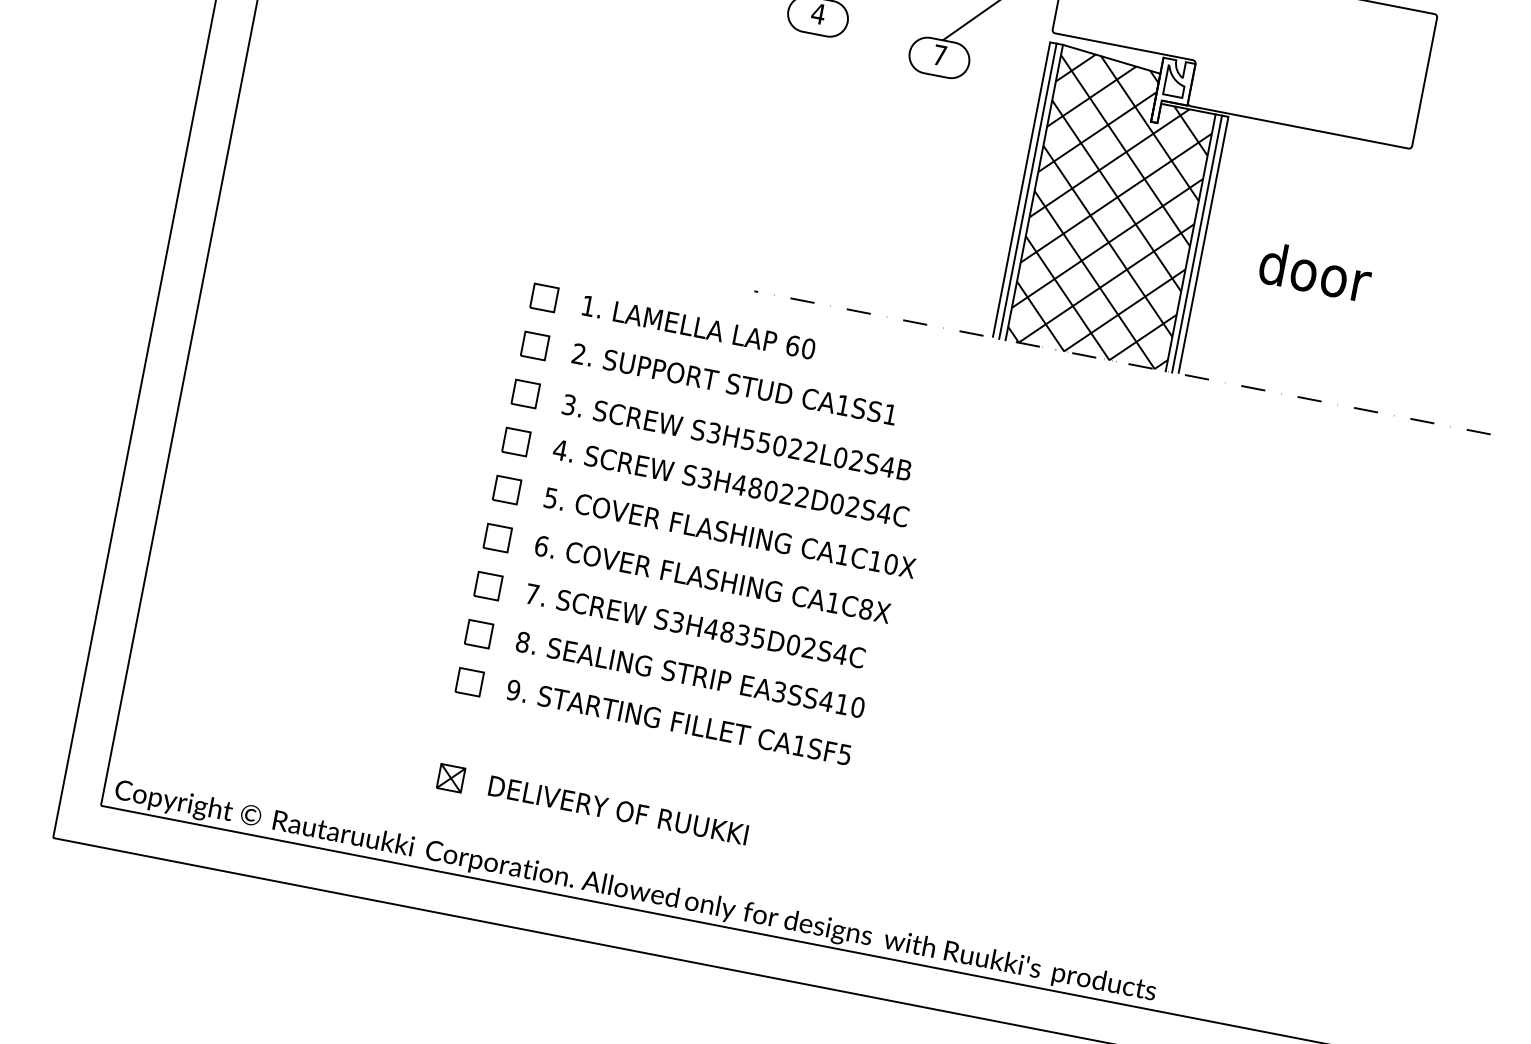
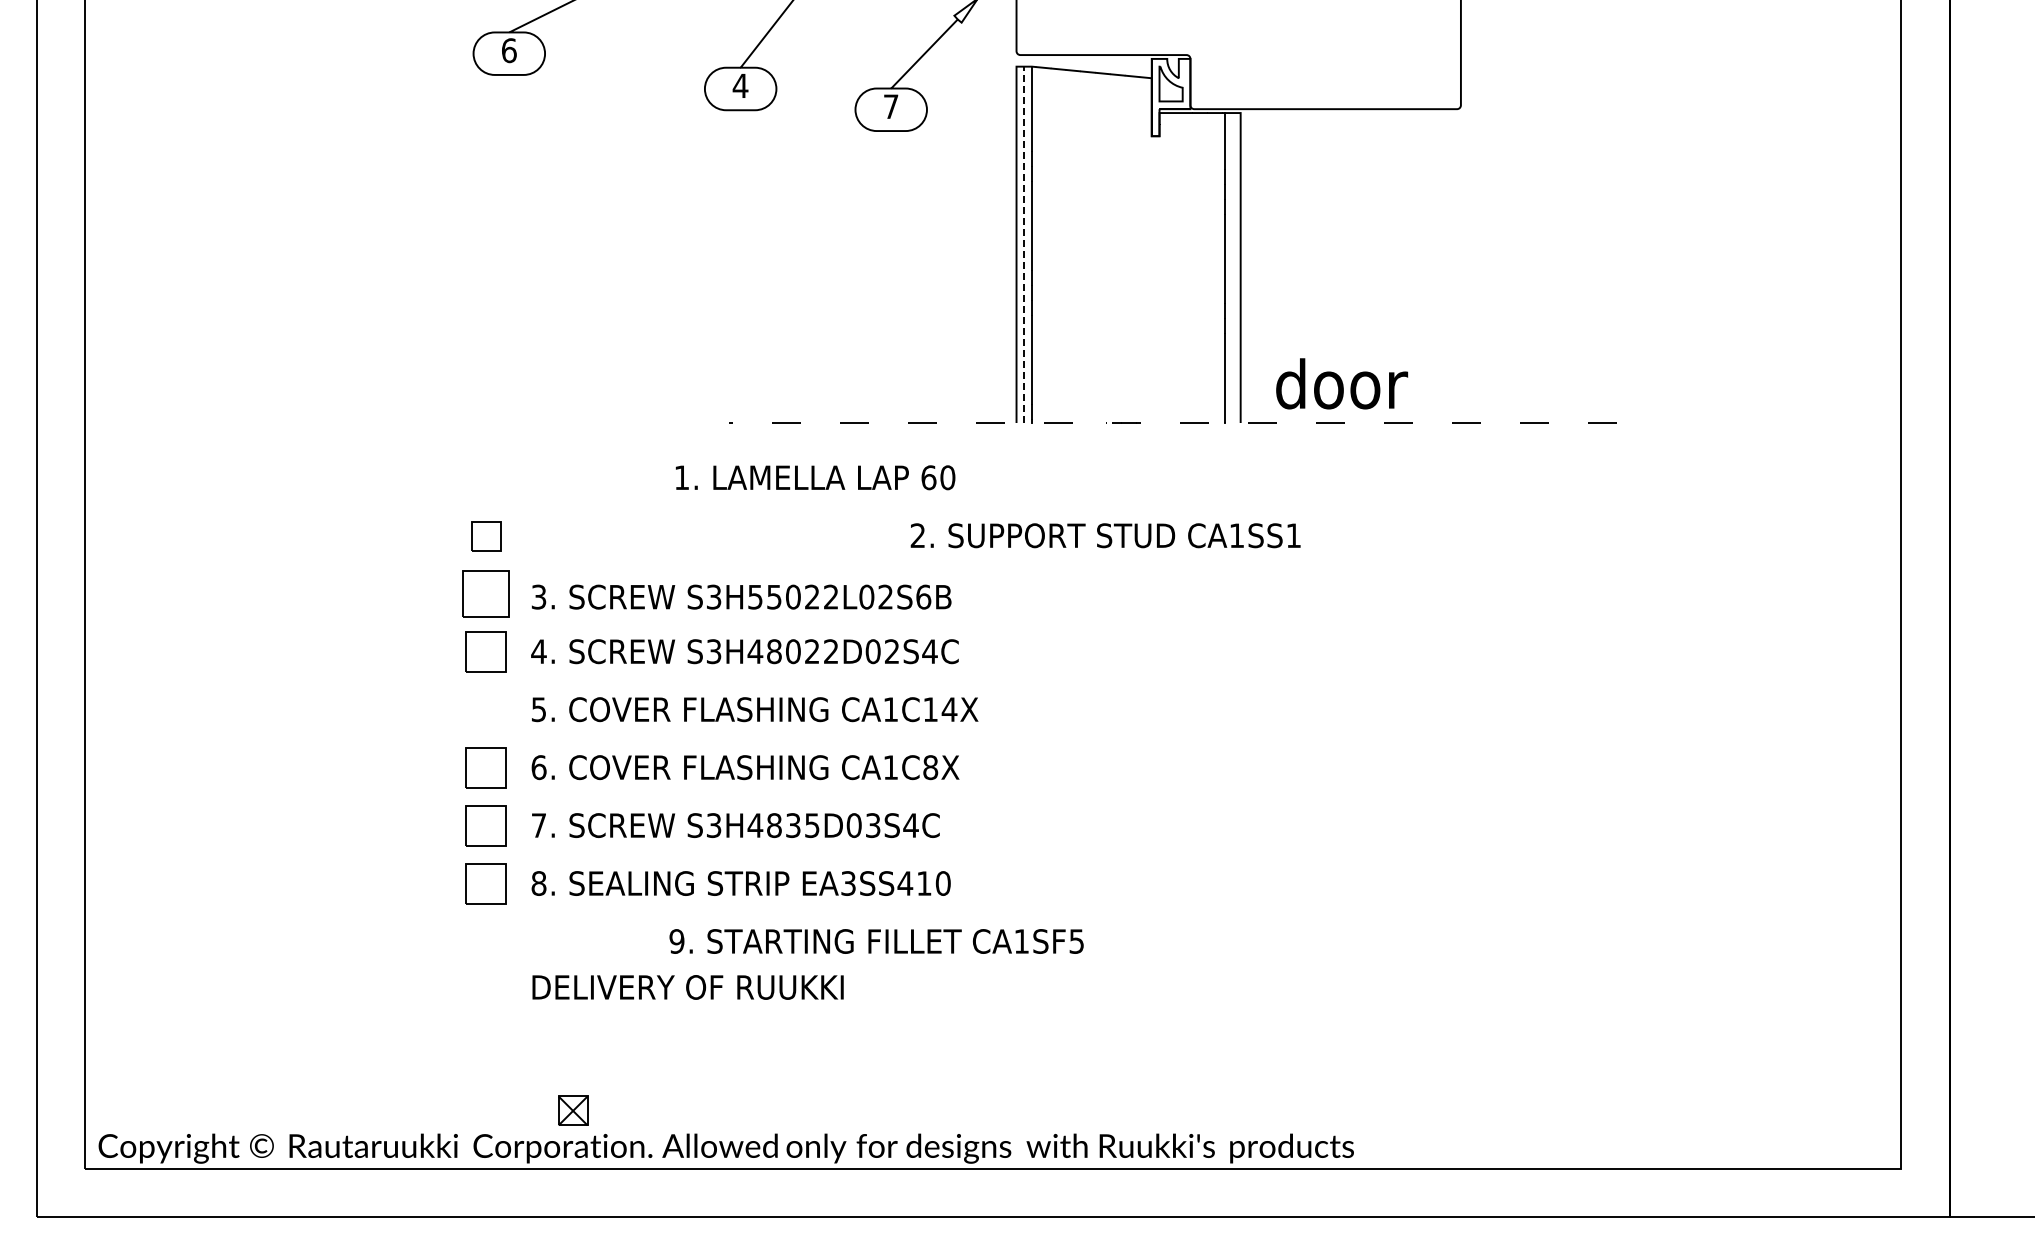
line: (1028, 191) -> (1024, 244), solid -> dashed
hatch: (1114, 209) -> (1128, 246), removed
line: (1196, 244) -> (1232, 268), removed
text: (1315, 271) -> (1342, 383), moved
part: (544, 298) -> (486, 478), removed
text: (698, 327) -> (815, 477), moved
text: (734, 384) -> (1105, 535), moved
part: (526, 394) -> (486, 594), size x1.6
part: (516, 442) -> (486, 652), size x1.4
text: (887, 466) -> (923, 596), S3H55022L02S4B -> S3H55022L02S6B
part: (507, 490) -> (486, 710), removed
part: (497, 538) -> (486, 768), size x1.4
text: (891, 564) -> (949, 709), CA1C10X -> CA1C14X
part: (488, 586) -> (486, 826), size x1.4
part: (479, 634) -> (486, 884), size x1.4
text: (809, 648) -> (873, 825), S3H4835D02S4C -> S3H4835D03S4C
part: (470, 681) -> (486, 941), removed
text: (678, 722) -> (876, 941), moved
part: (451, 778) -> (573, 1110), moved
text: (617, 810) -> (687, 987), moved

